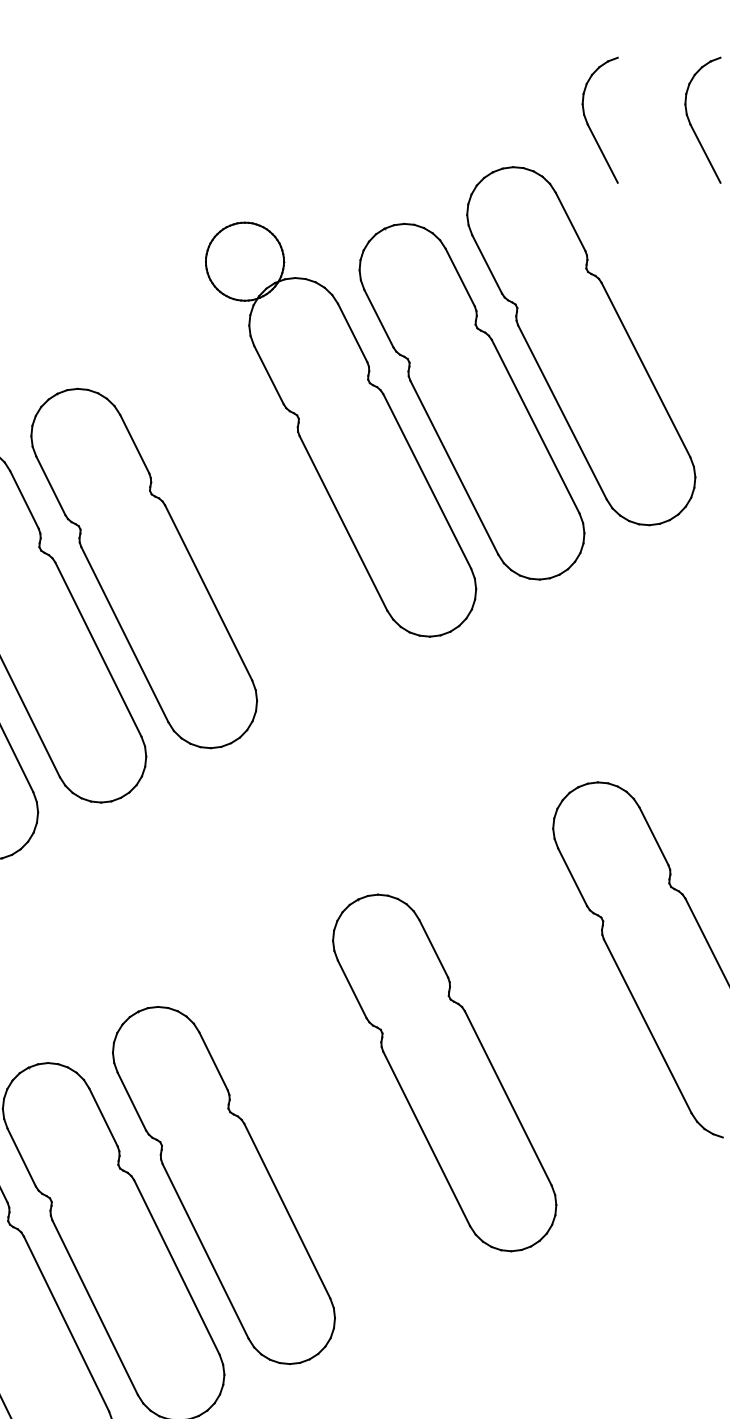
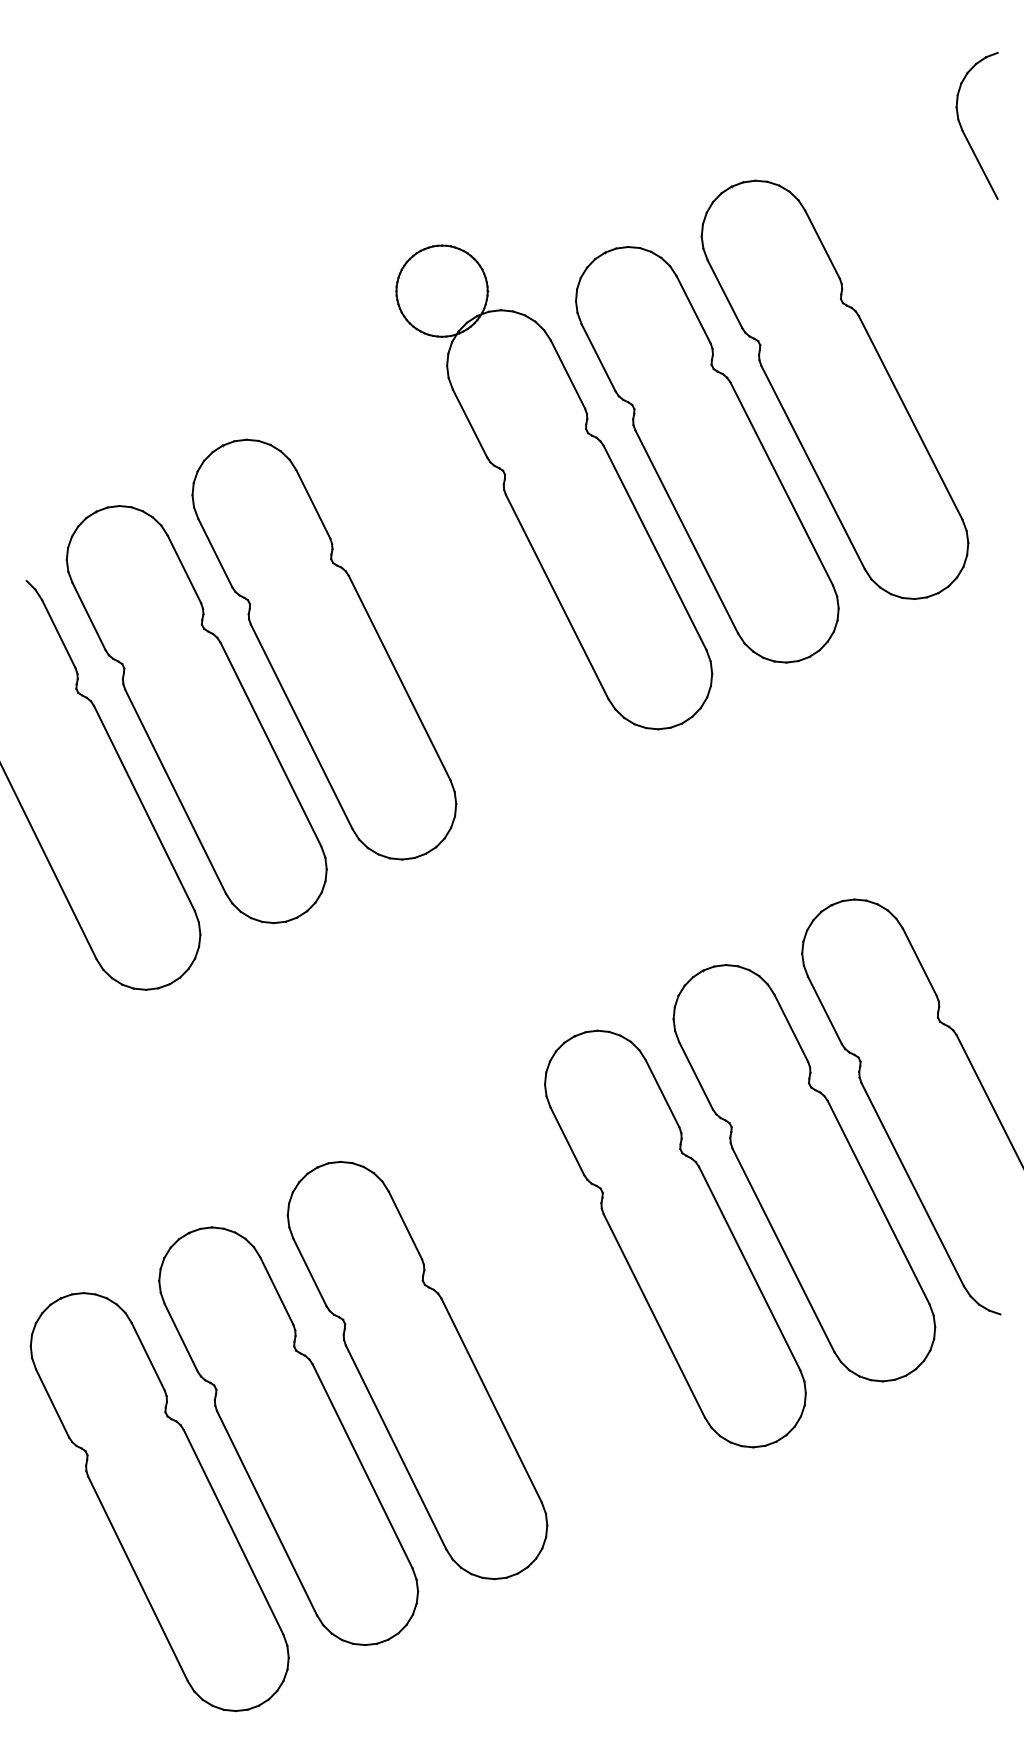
part: (588, 123) -> (843, 129), removed
part: (555, 1016) -> (804, 1173), added

